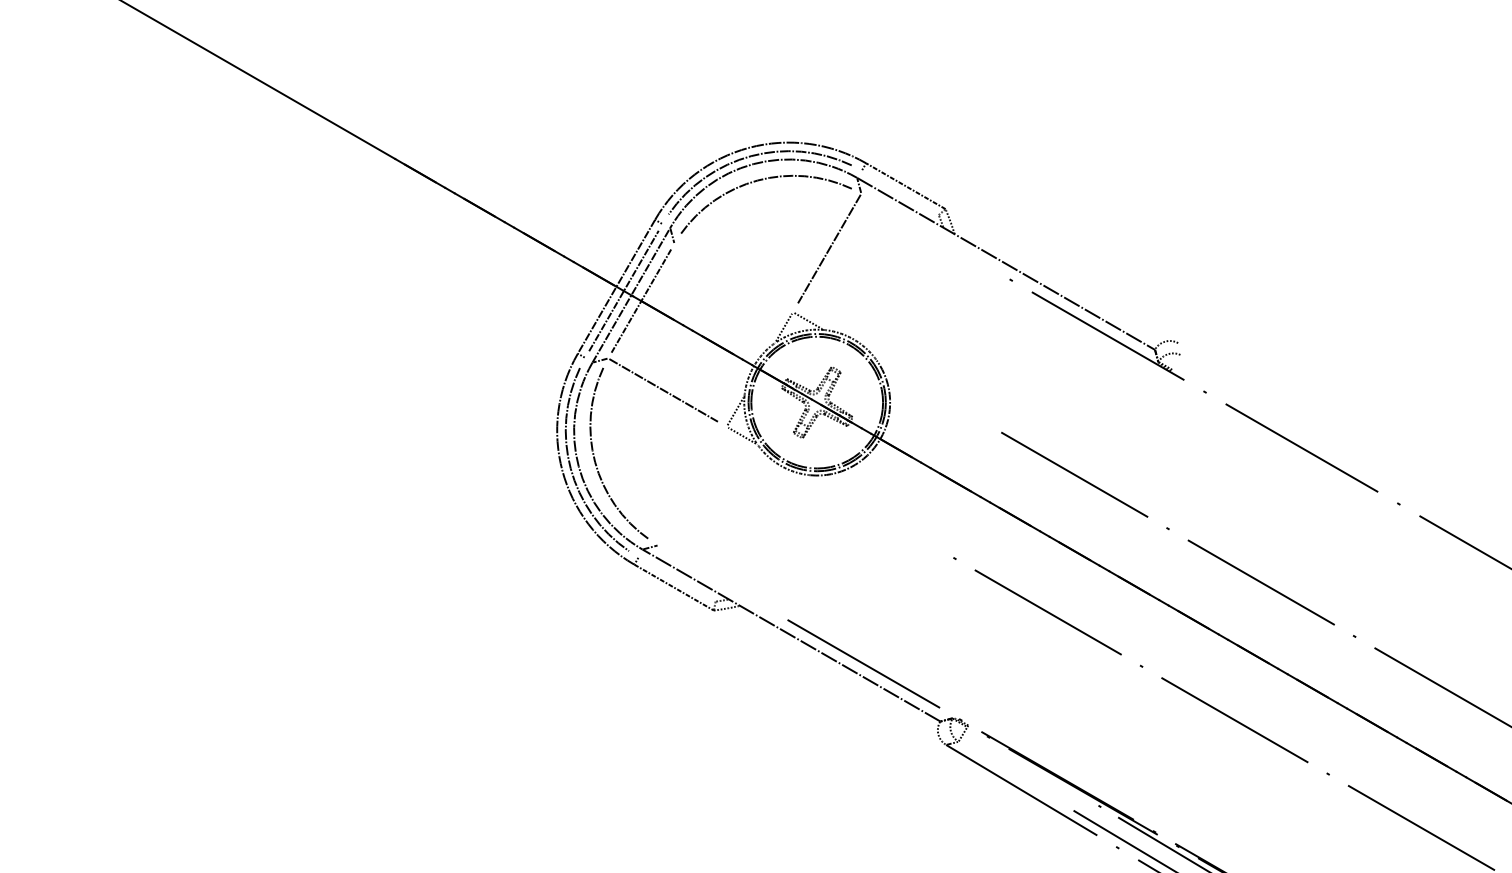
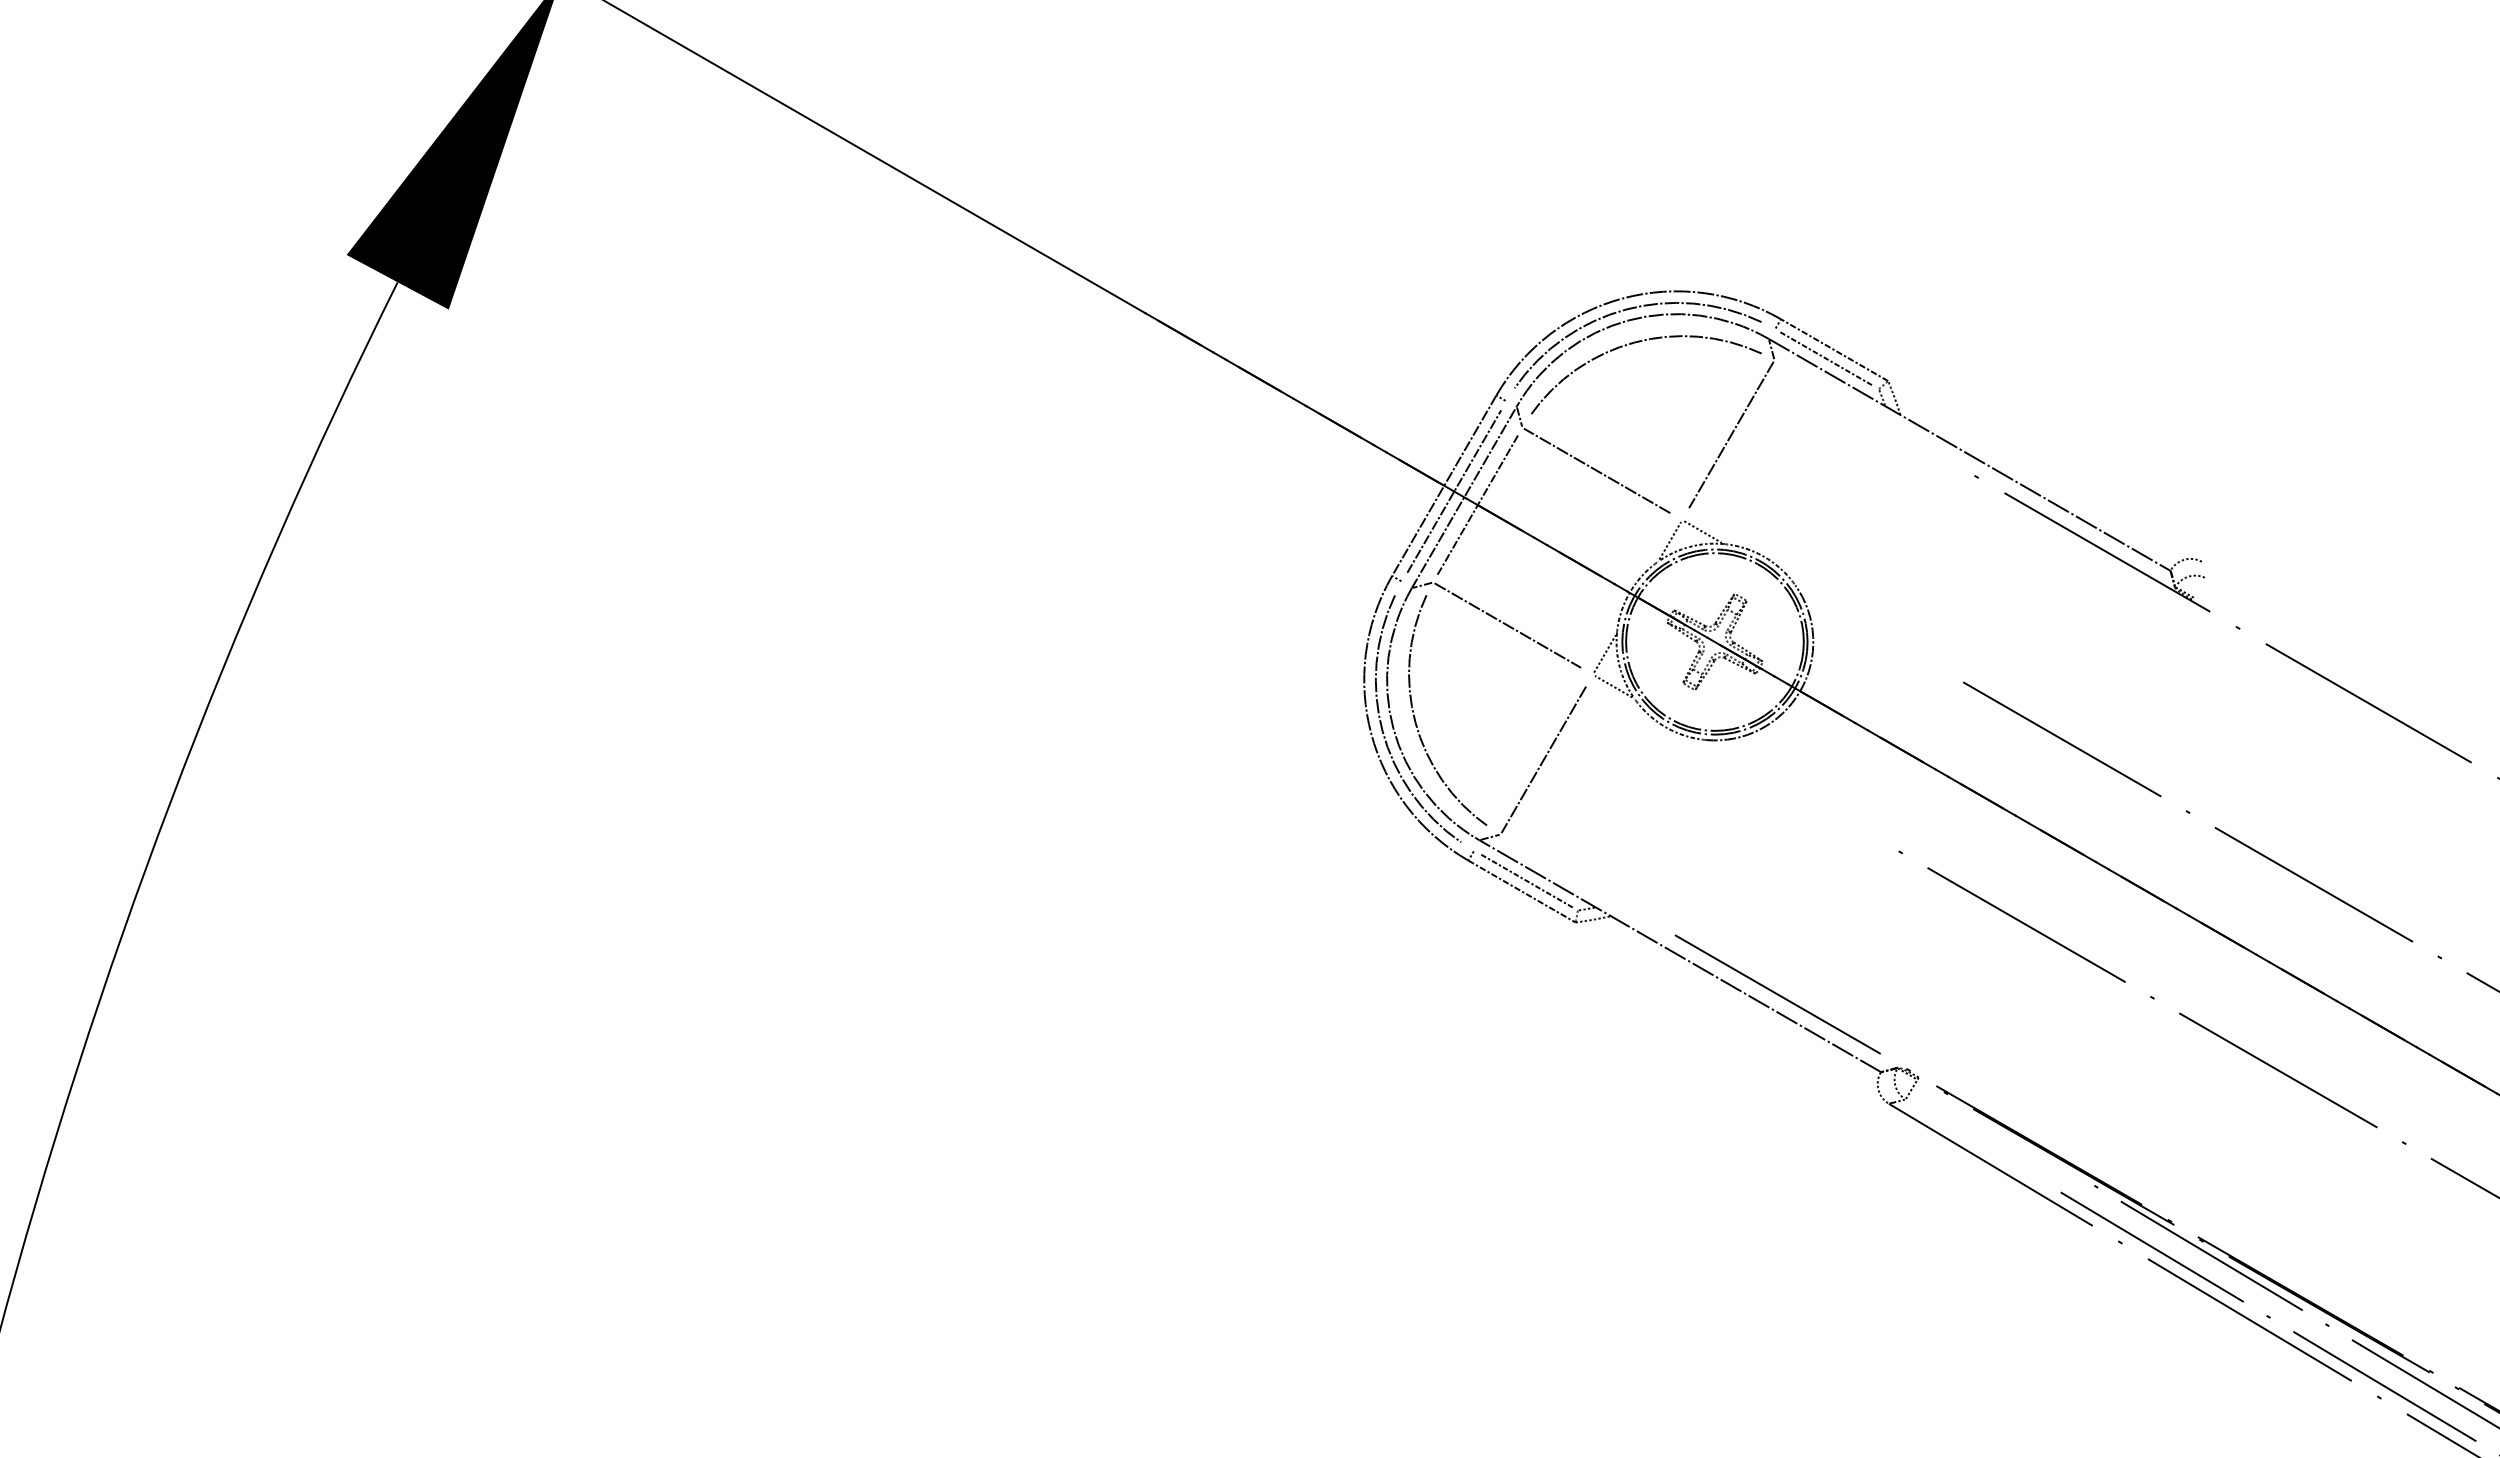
line: (899, 193) -> (1826, 359), added
line: (729, 275) -> (1596, 470), added
line: (690, 489) -> (1543, 759), added
line: (676, 579) -> (1525, 880), added

